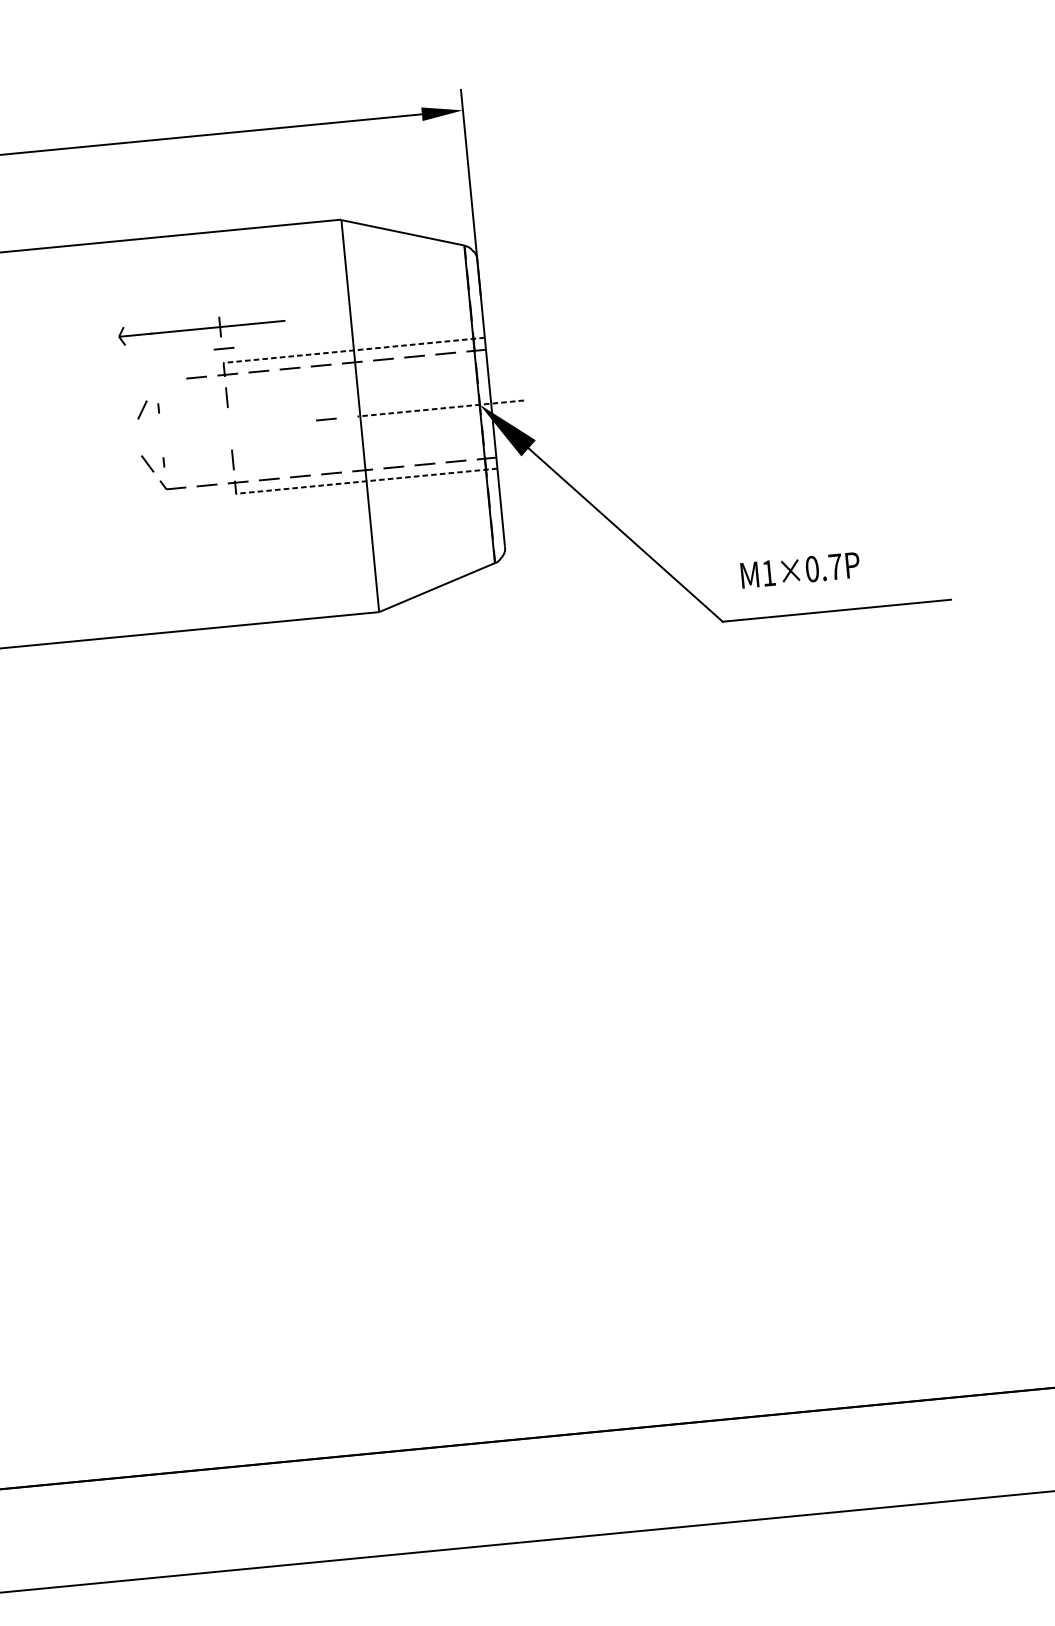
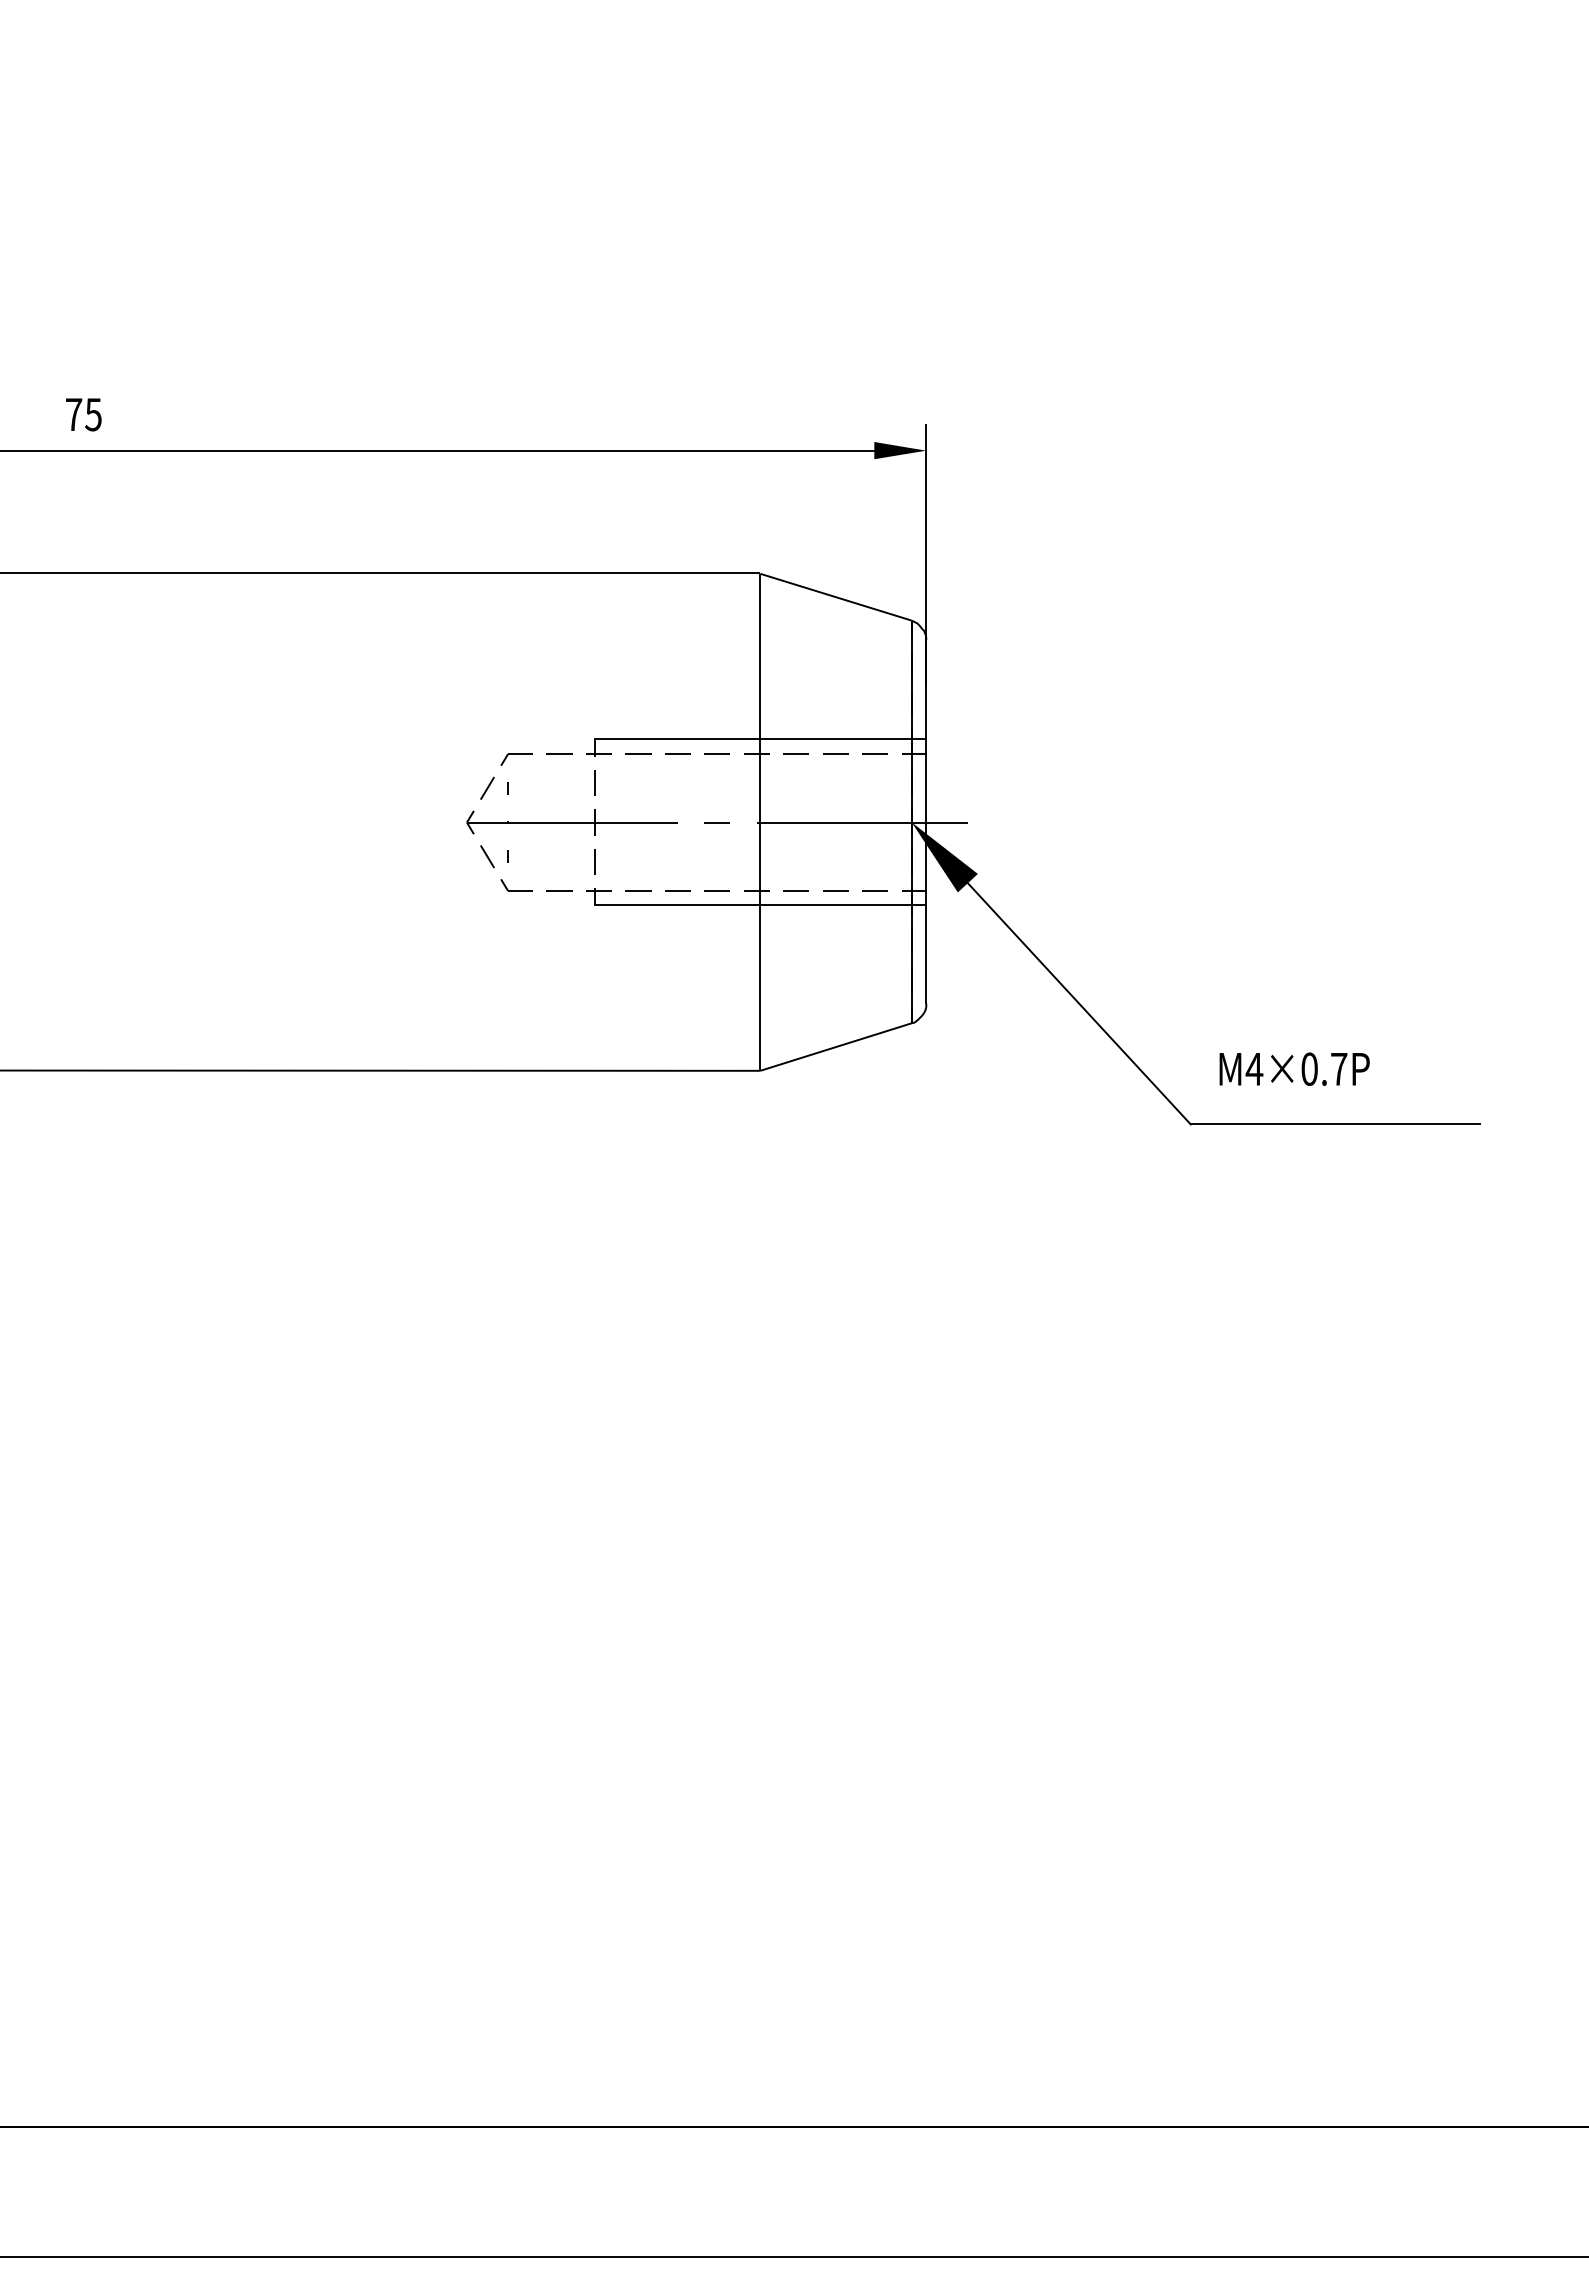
part: (201, 328) -> (571, 822), moved
line: (224, 348) -> (597, 720), removed
line: (354, 350) -> (760, 739), dashed -> solid
part: (163, 385) -> (516, 759), added
line: (440, 408) -> (862, 822), dashed -> solid
line: (366, 480) -> (760, 904), dashed -> solid
text: (768, 573) -> (1254, 1069), M1×0.7P -> M4×0.7P

